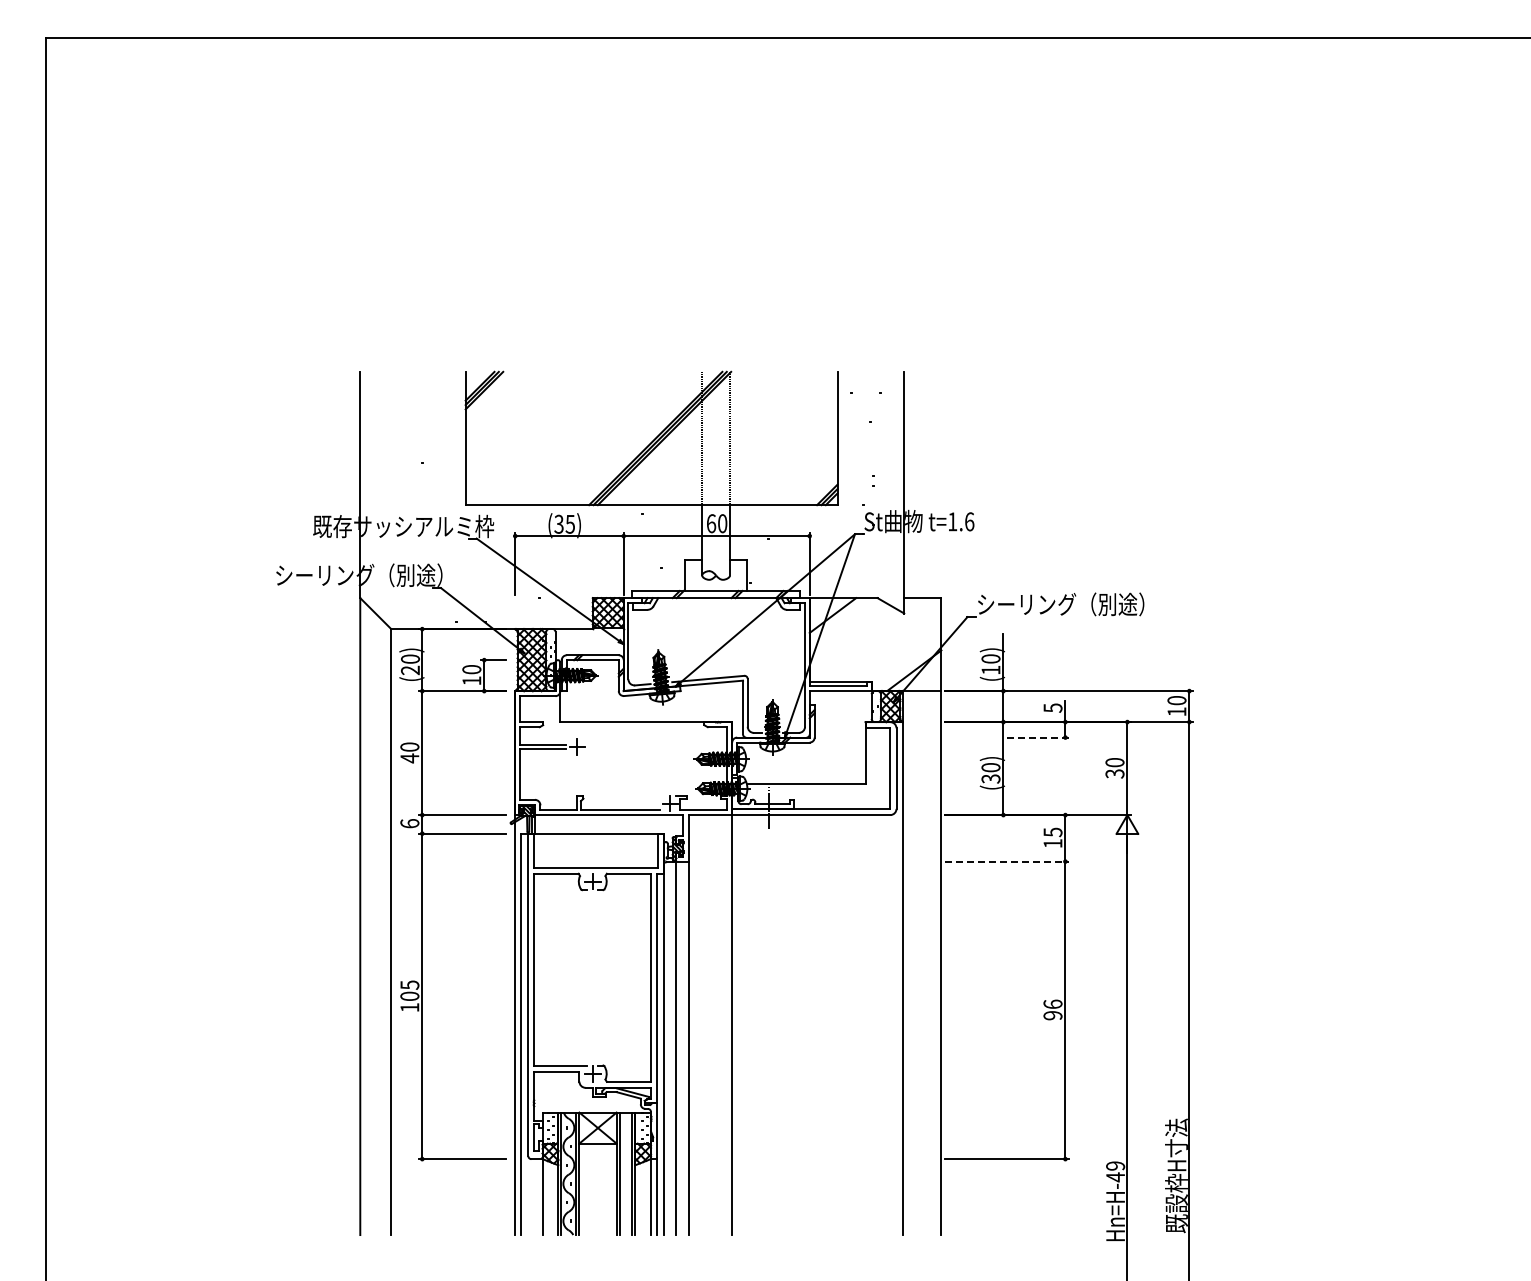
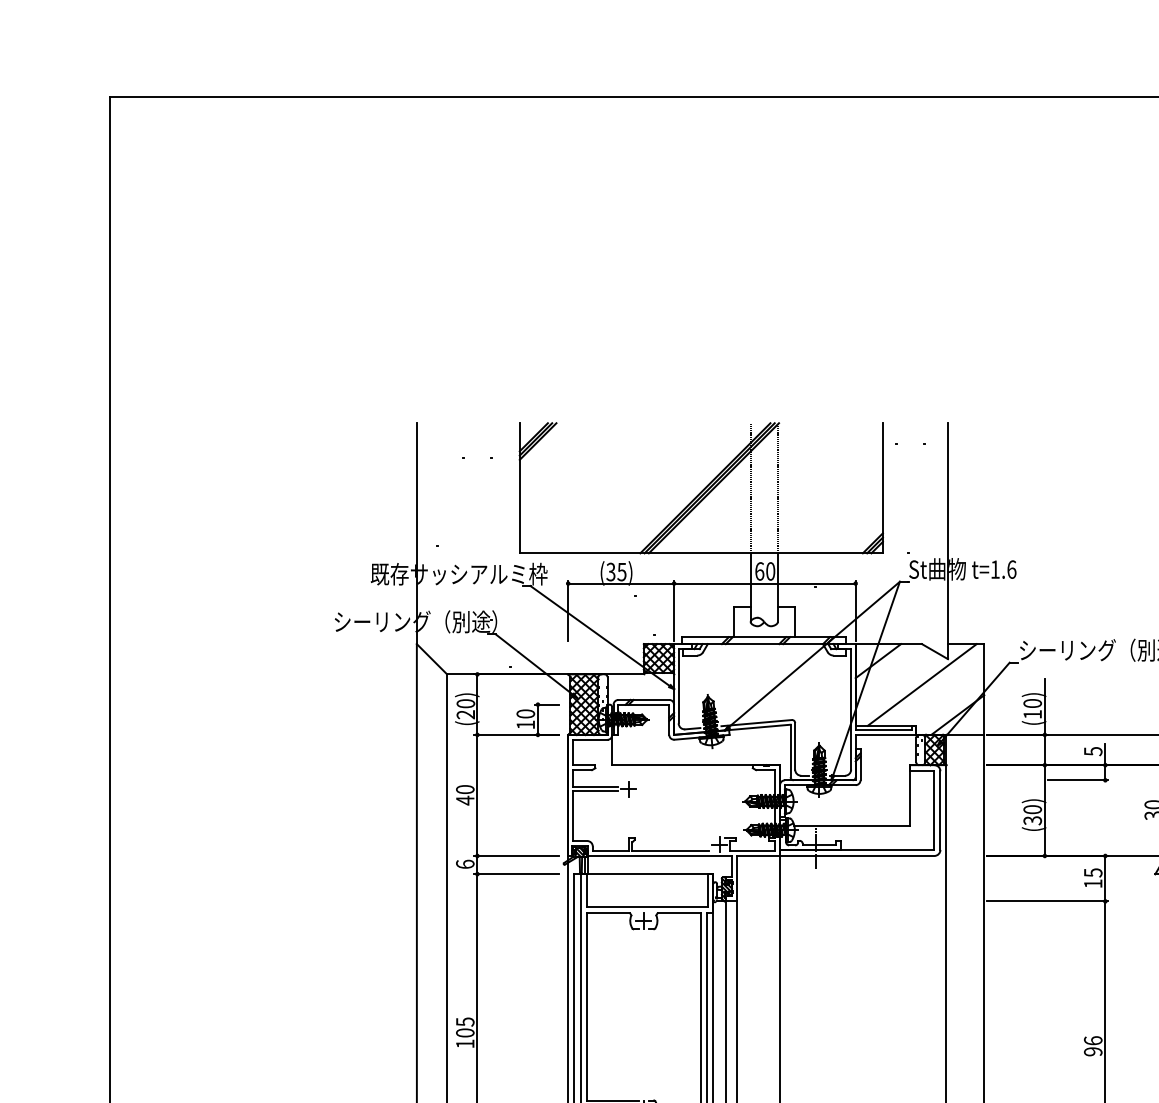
line: (877, 639) -> (921, 684), added
line: (1037, 737) -> (1078, 780), dashed -> solid
line: (1006, 861) -> (1047, 901), dashed -> solid

